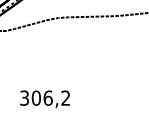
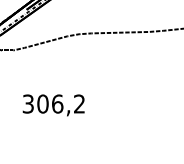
text: (44, 98) -> (53, 104), moved

